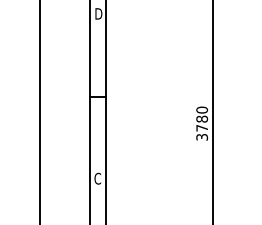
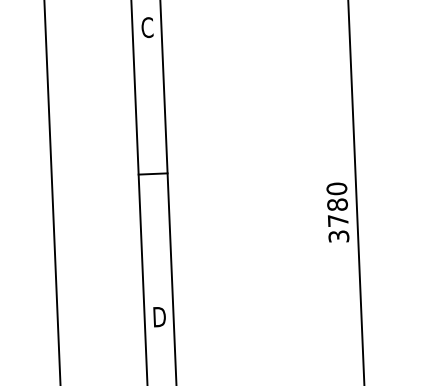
text: (98, 13) -> (147, 26), D -> C
text: (97, 178) -> (158, 316), C -> D

